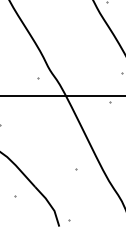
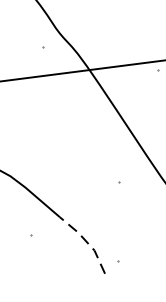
line: (50, 204) -> (87, 241), solid -> dashed

